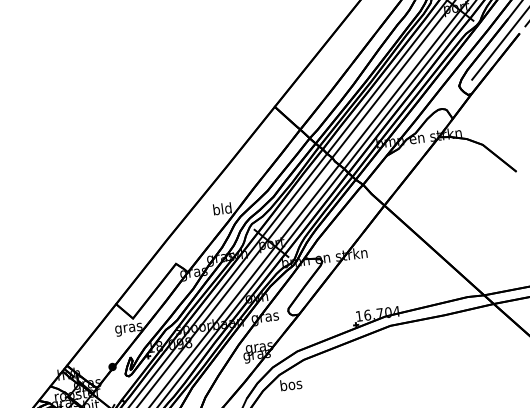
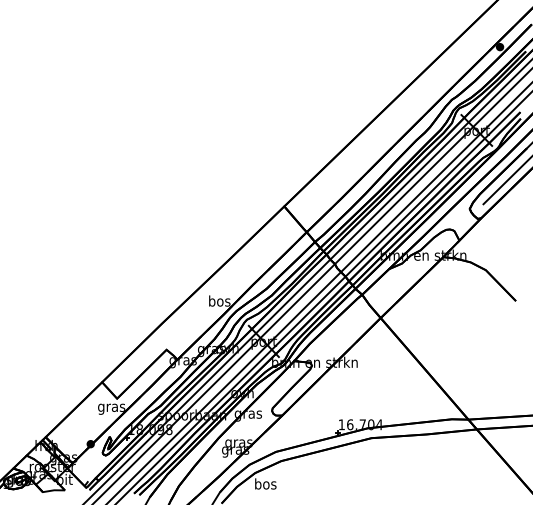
text: (222, 208) -> (219, 300), bld -> bos

